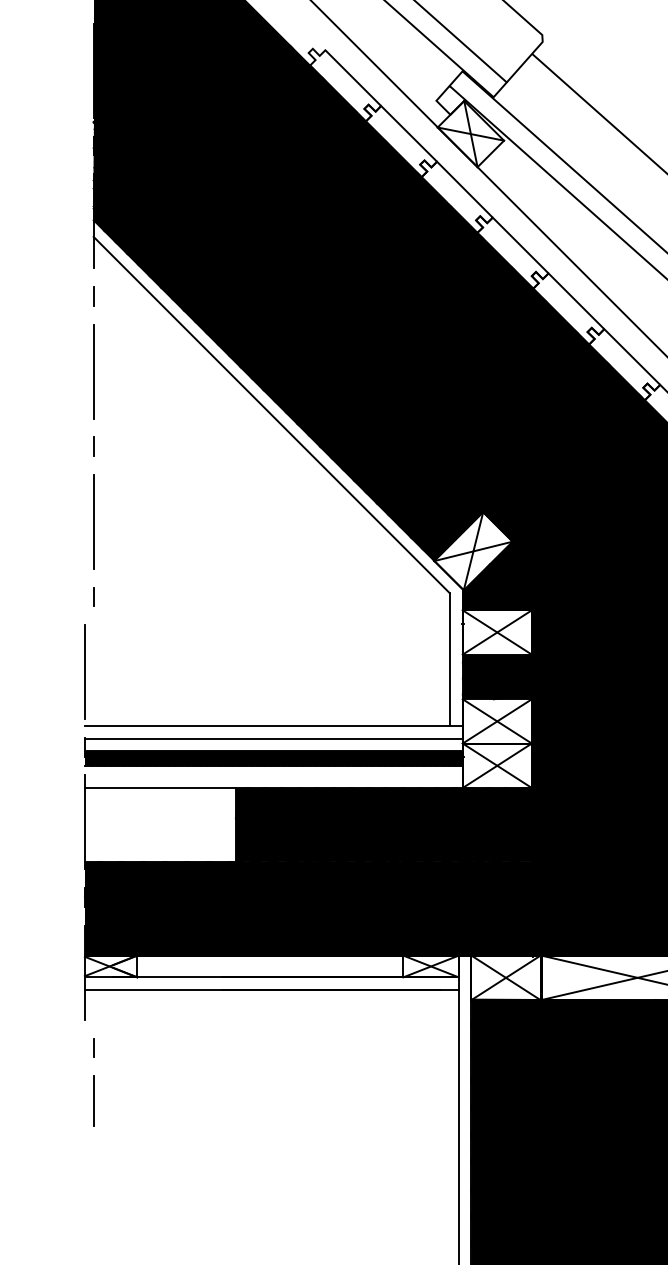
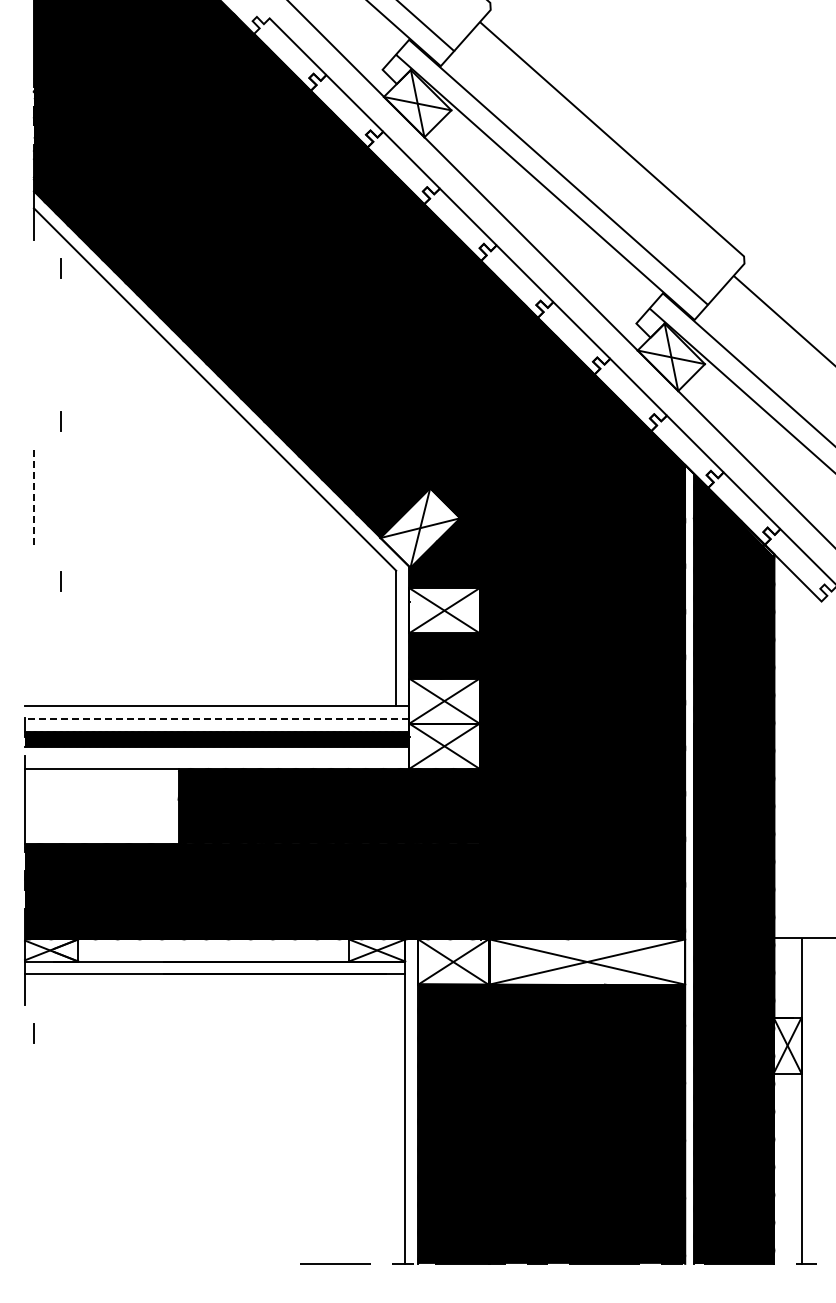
line: (93, 296) -> (60, 268), moved
line: (93, 371) -> (33, 345), removed
line: (93, 446) -> (60, 421), moved
line: (93, 522) -> (33, 498), solid -> dashed
line: (93, 596) -> (60, 581), moved
line: (85, 671) -> (25, 650), removed
line: (273, 738) -> (216, 718), solid -> dashed
line: (93, 1100) -> (33, 1086), removed

